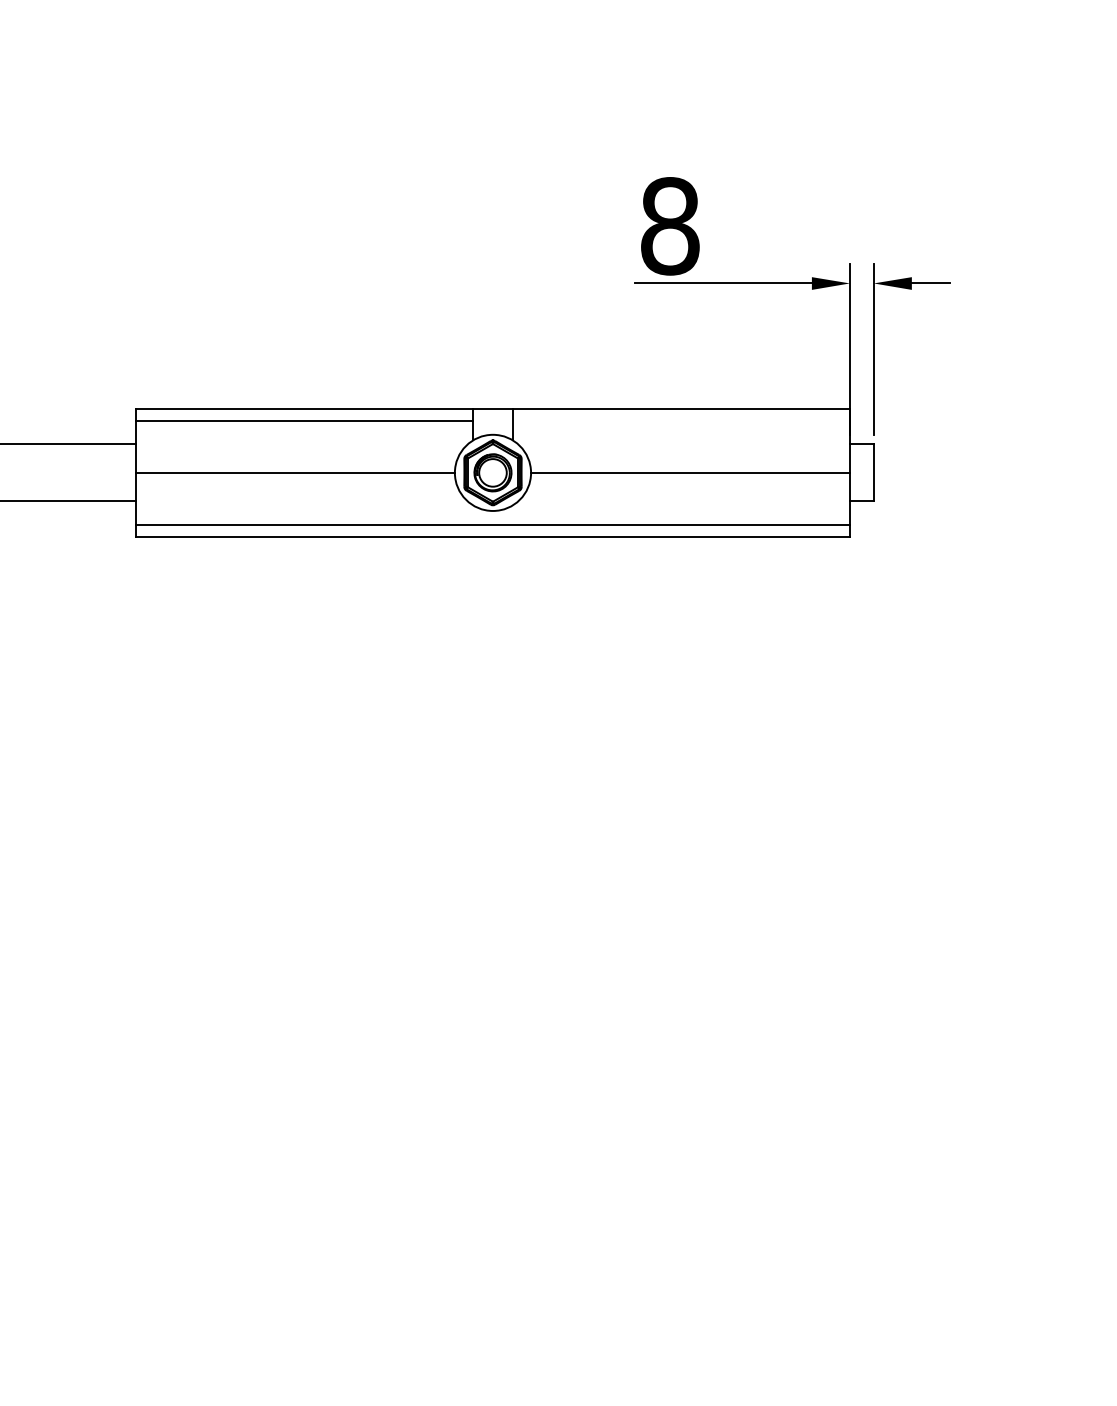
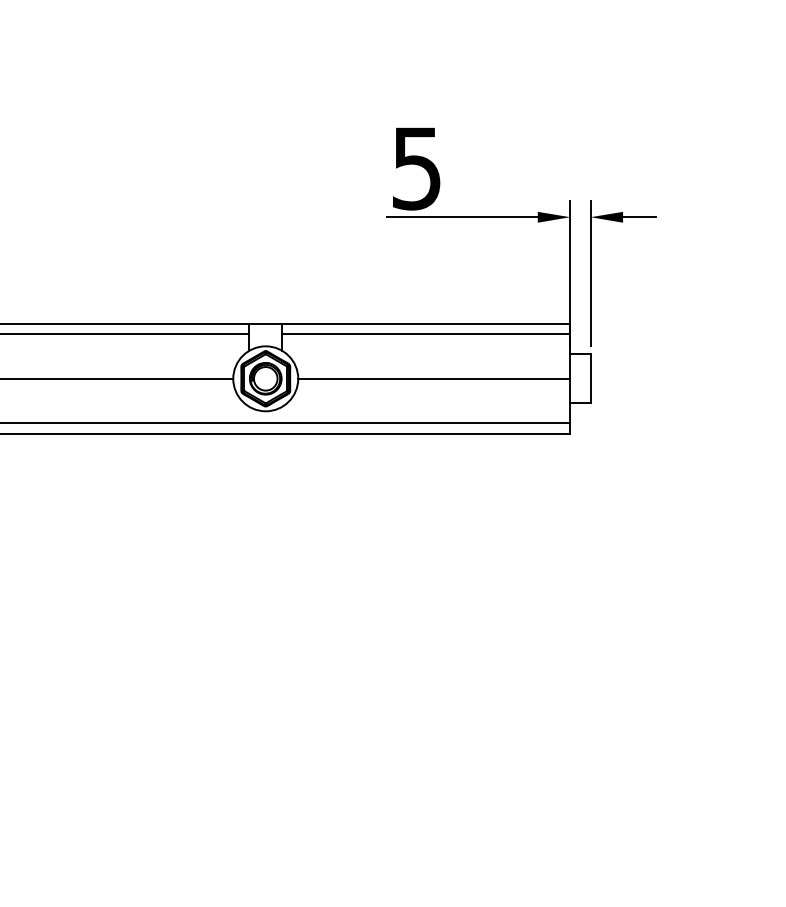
text: (670, 226) -> (417, 168), 8 -> 5
line: (681, 420) -> (426, 334), added

